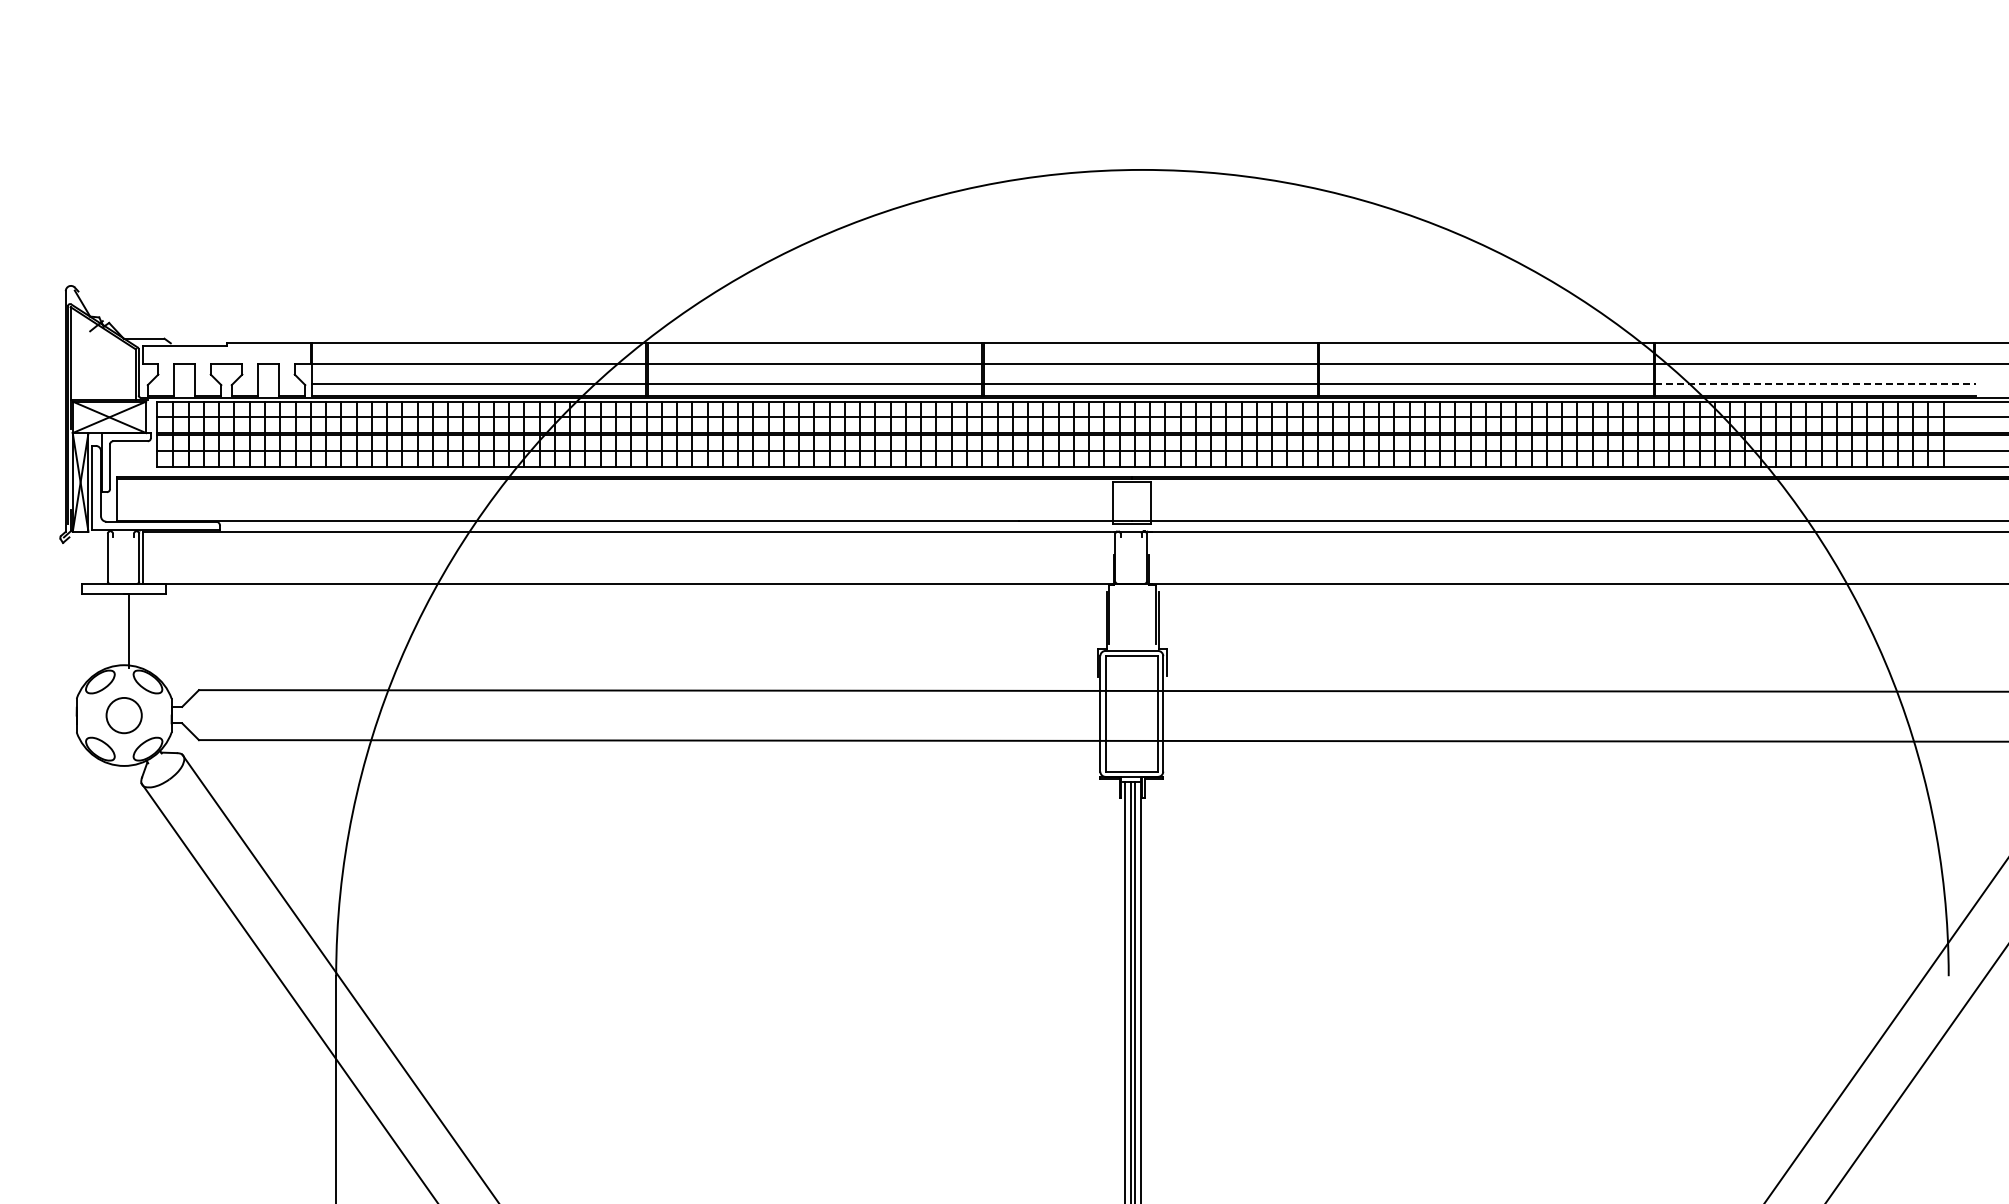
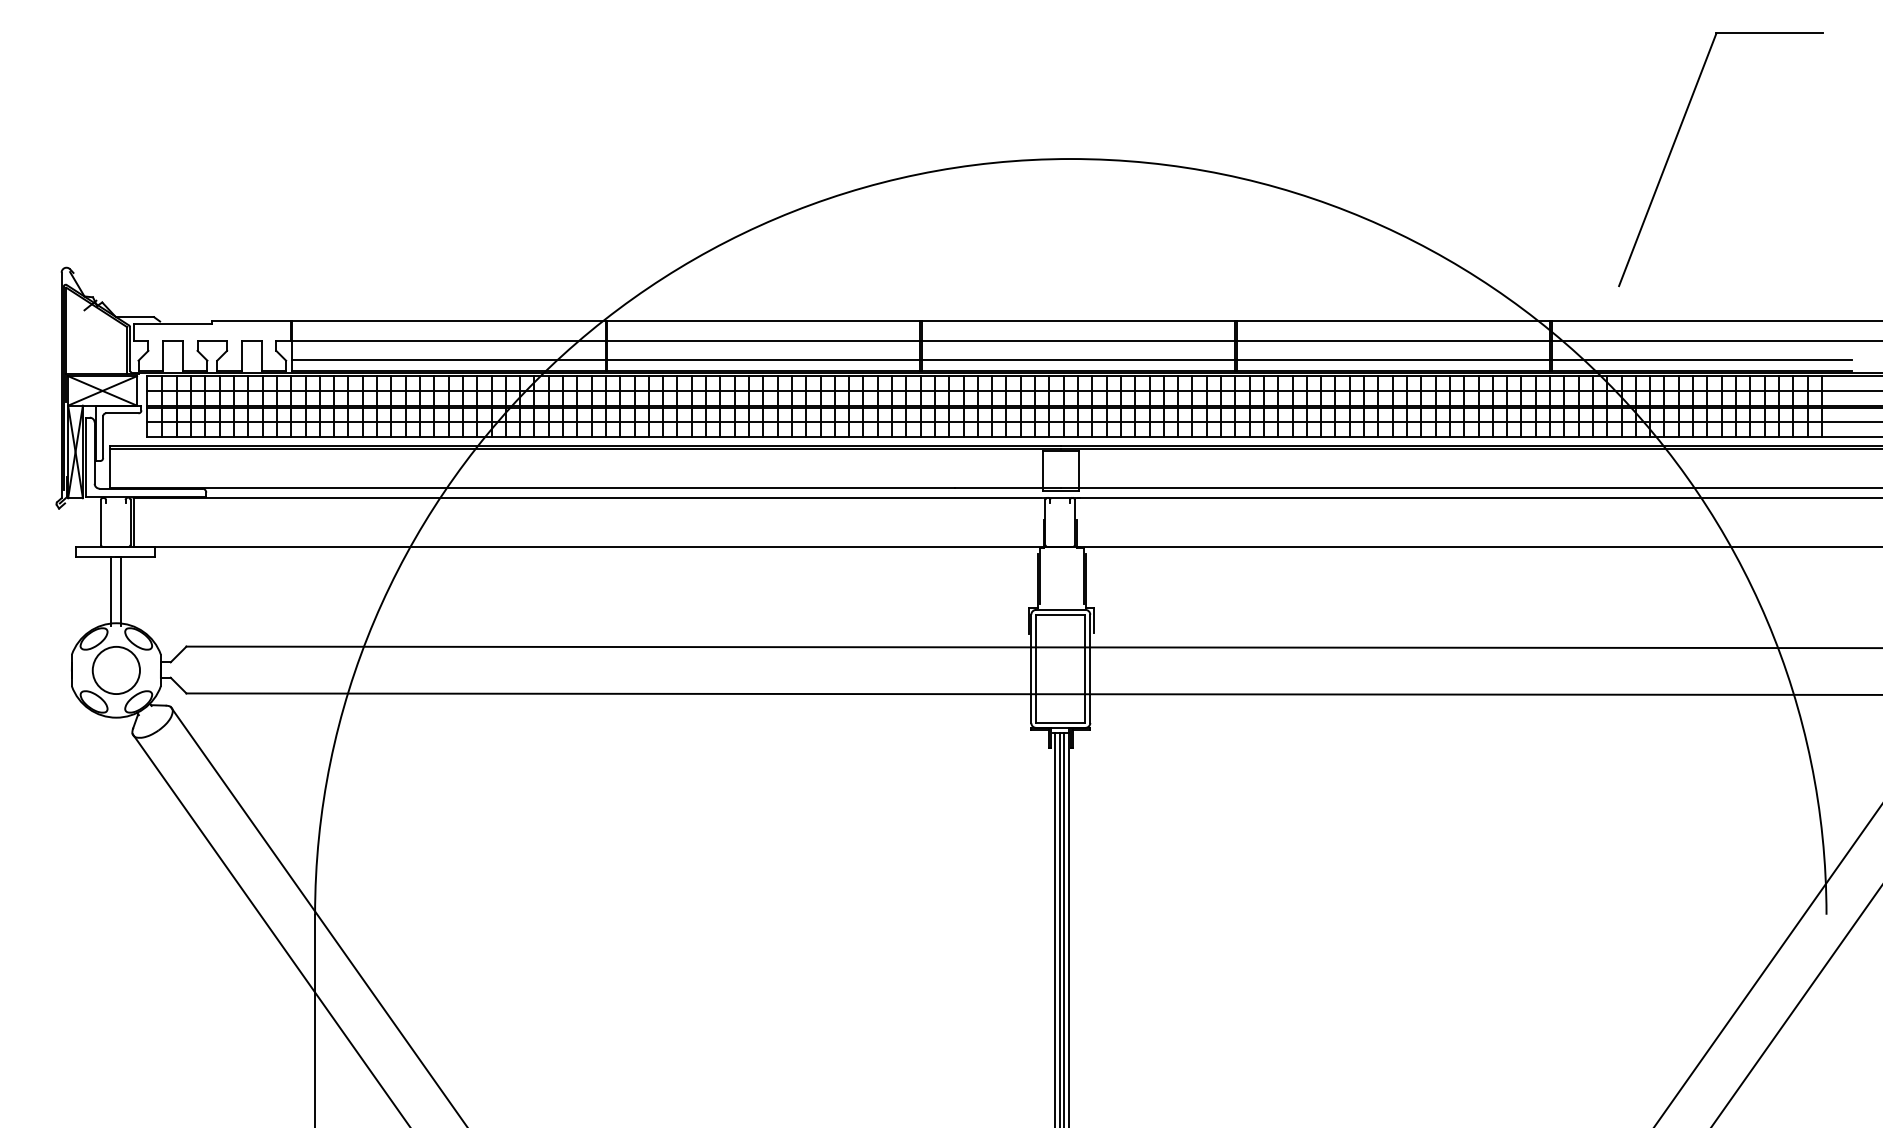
part: (1788, 150) -> (1676, 140), added
line: (1816, 383) -> (1702, 359), dashed -> solid
line: (118, 631) -> (111, 591), added
circle: (124, 715) -> (116, 670), size x1.43

